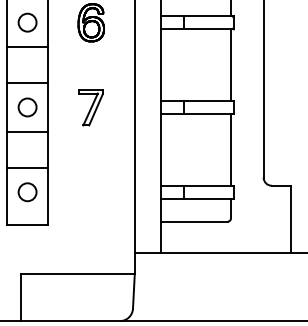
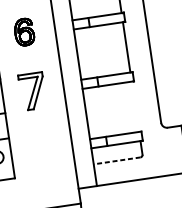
part: (90, 107) -> (32, 91), size x1.4
line: (231, 149) -> (135, 106), removed
line: (193, 221) -> (116, 160), solid -> dashed

